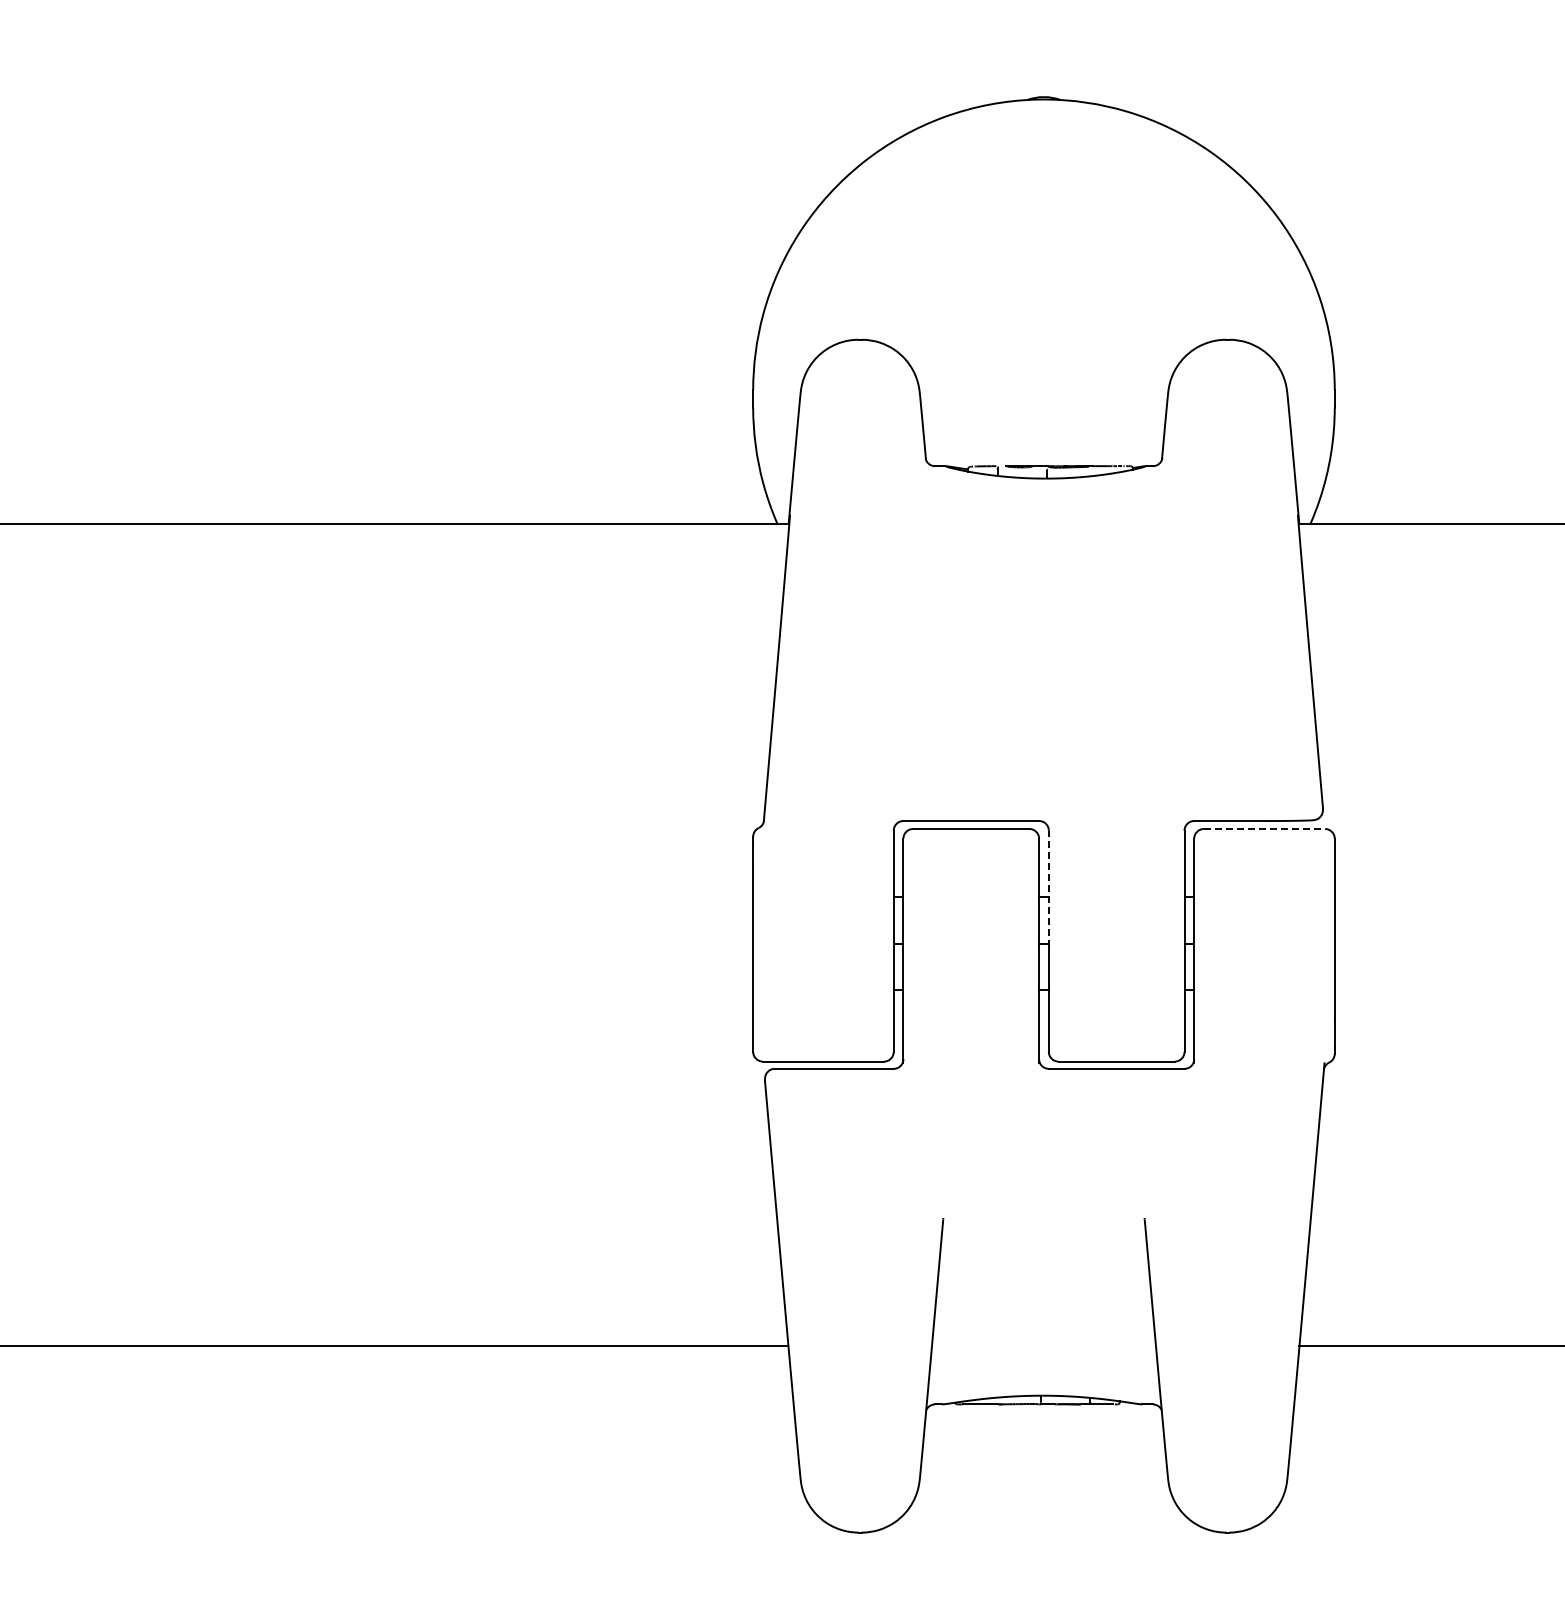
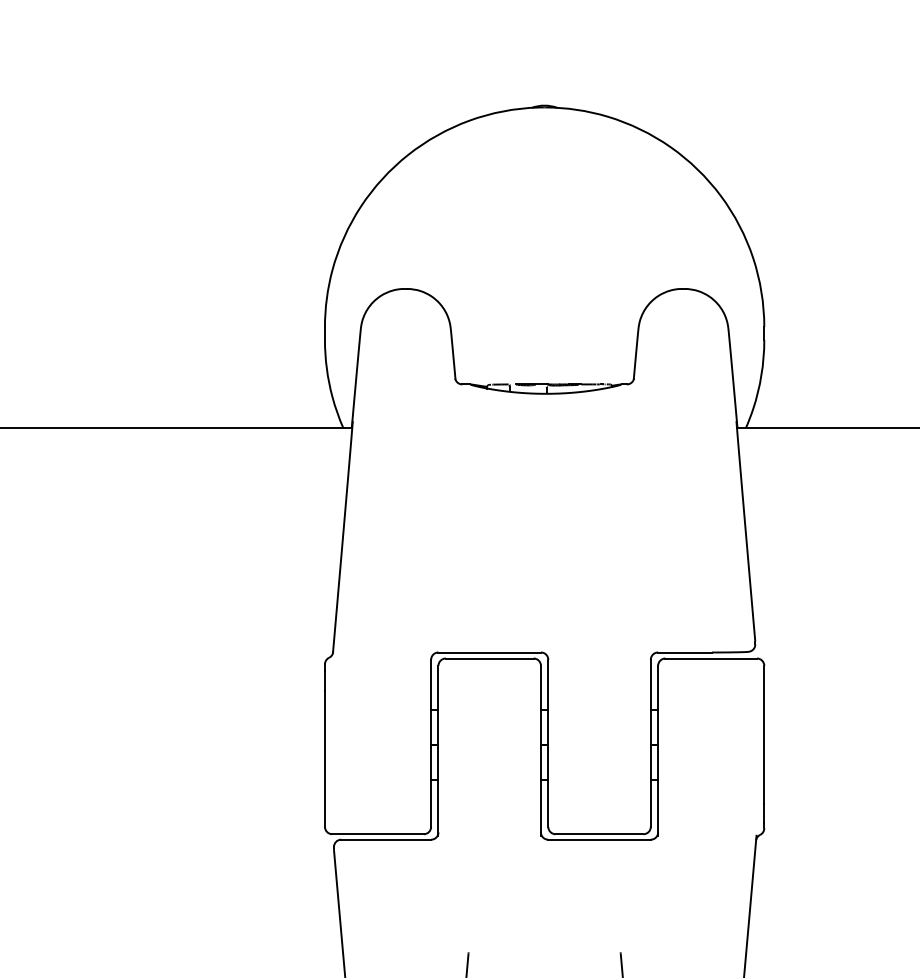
line: (1264, 828) -> (711, 658), dashed -> solid
line: (1048, 888) -> (548, 703), dashed -> solid

